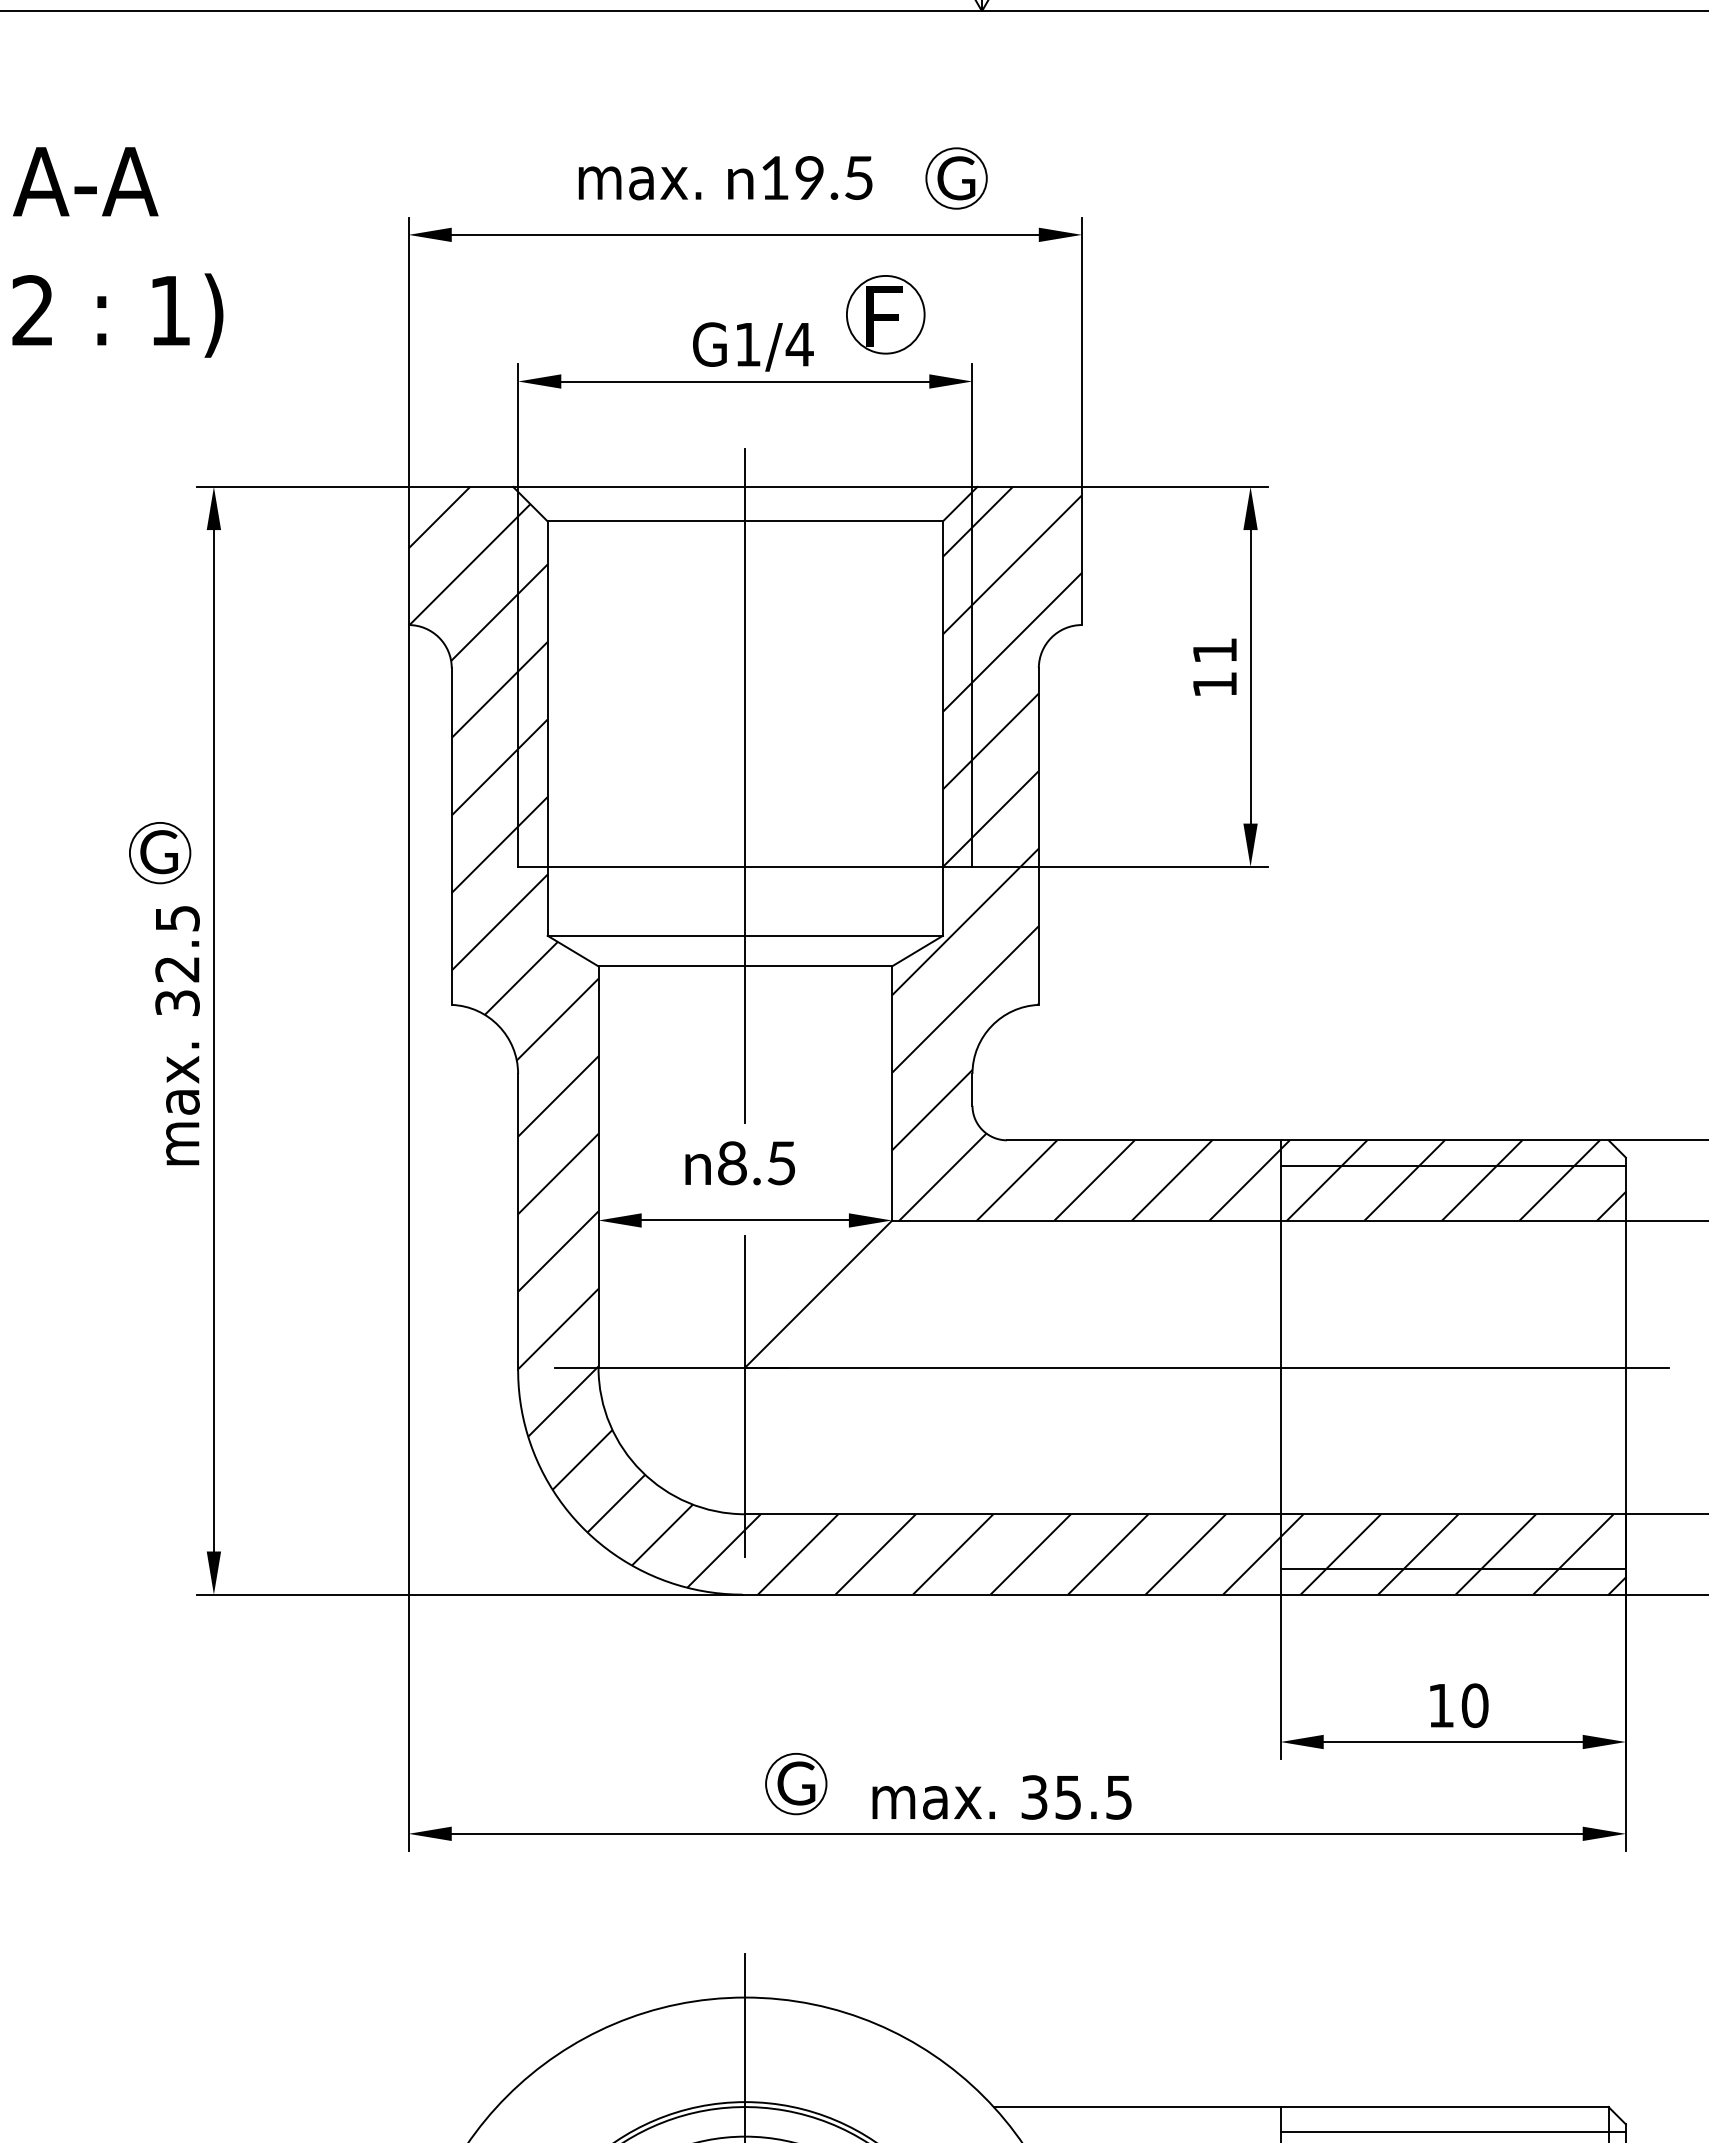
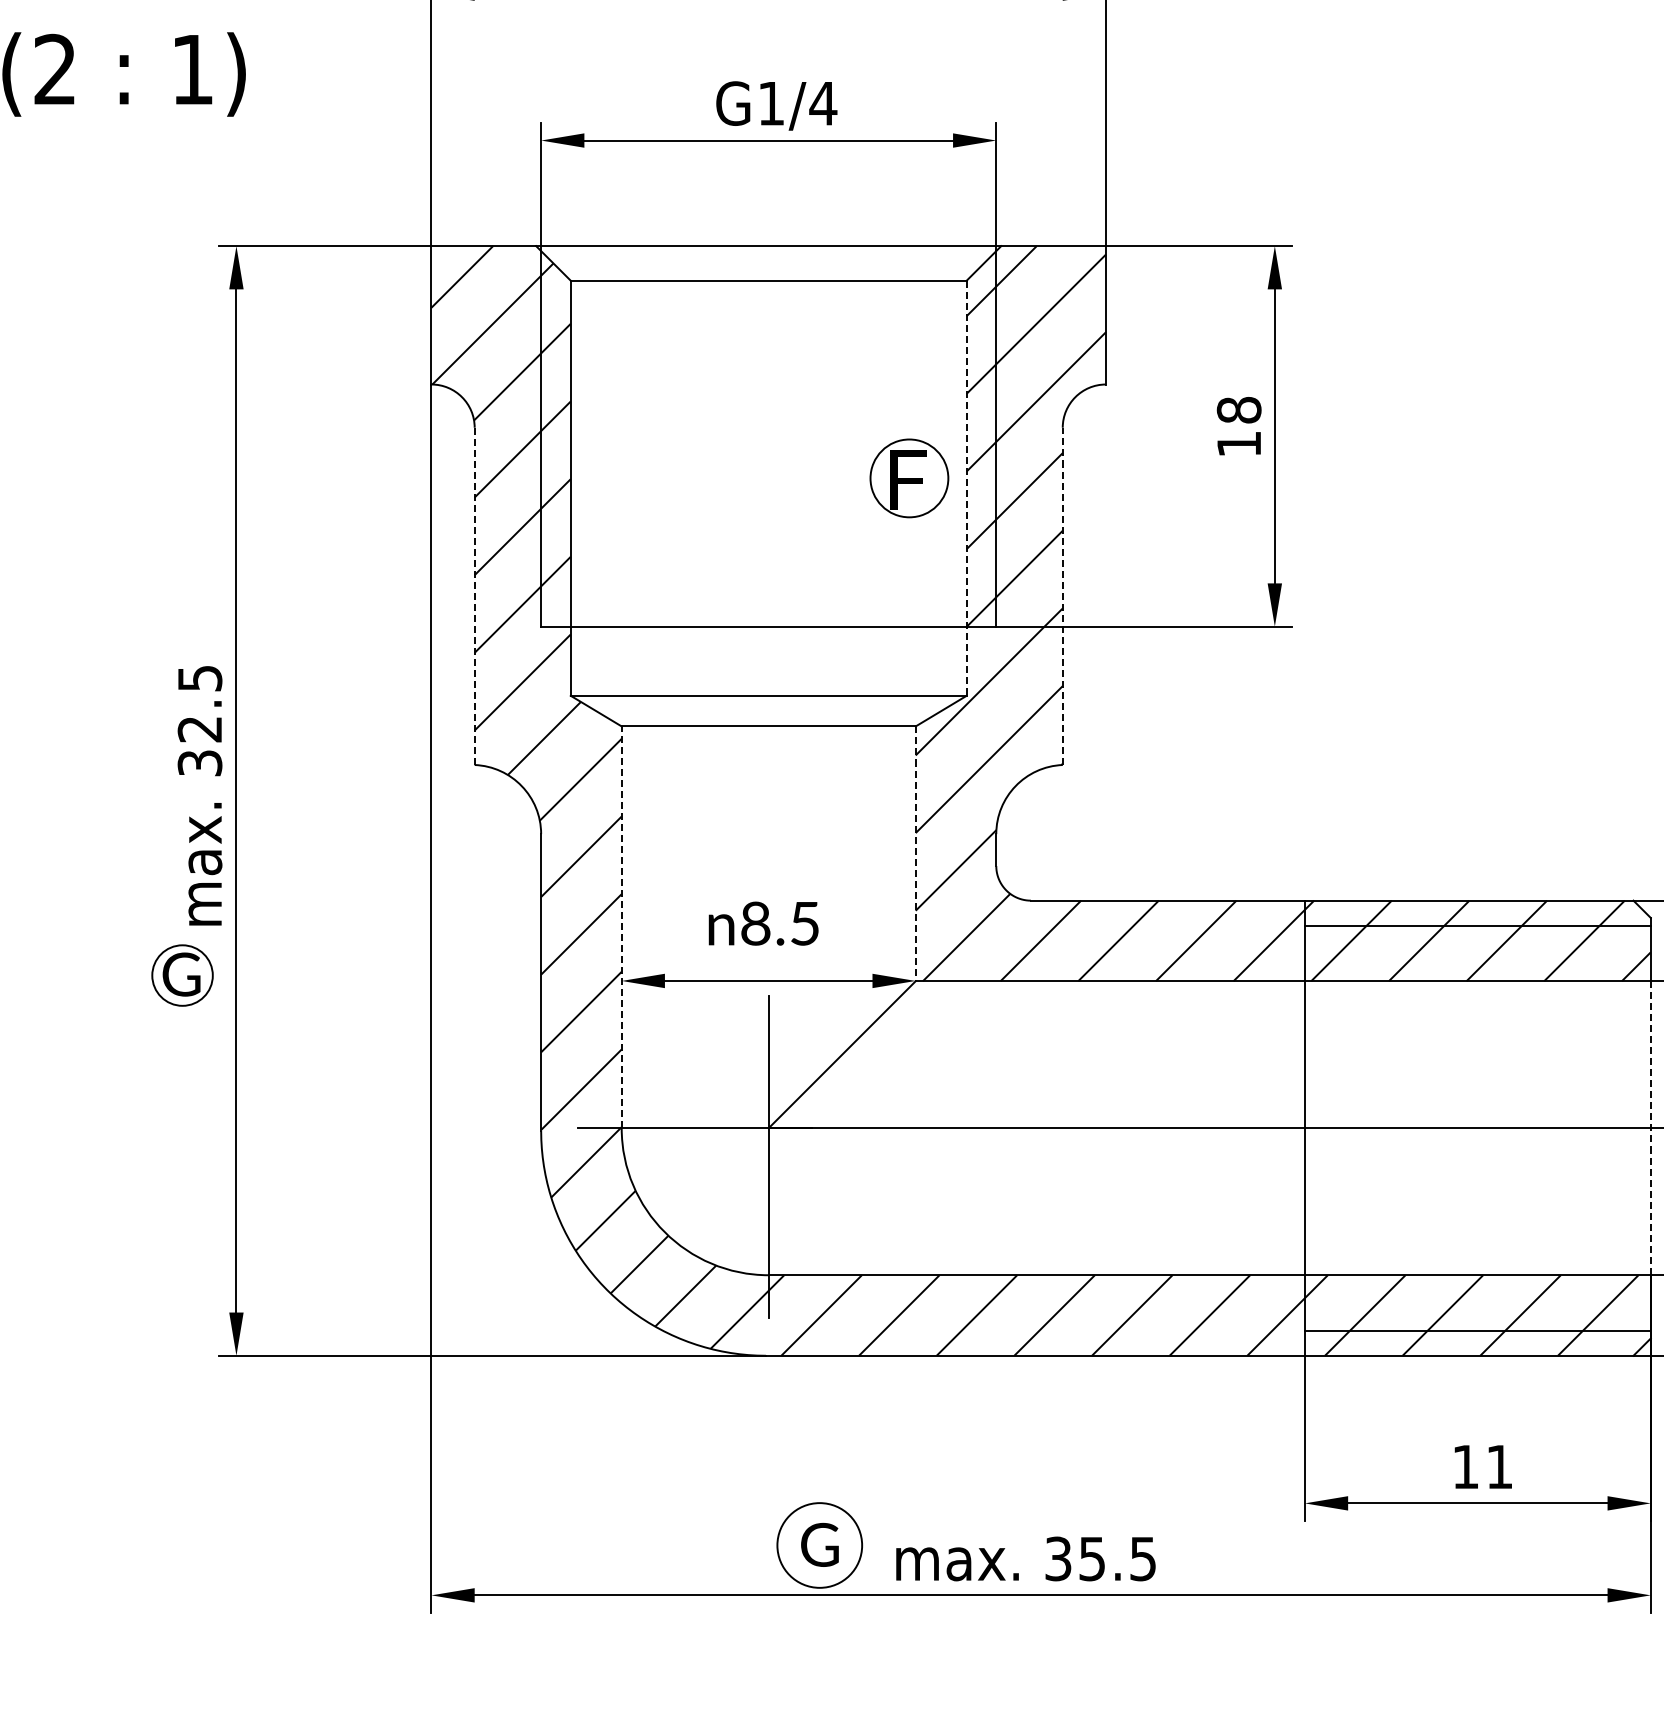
part: (885, 314) -> (909, 478), moved
text: (1214, 650) -> (1238, 410), 11 -> 18
line: (942, 729) -> (966, 489), solid -> dashed
line: (745, 785) -> (768, 545), removed
line: (1038, 836) -> (1062, 596), solid -> dashed
line: (451, 837) -> (474, 597), solid -> dashed
part: (160, 853) -> (182, 975), moved
line: (892, 1094) -> (916, 854), solid -> dashed
line: (598, 1166) -> (621, 926), solid -> dashed
line: (1625, 1367) -> (1650, 1128), solid -> dashed
text: (1474, 1705) -> (1499, 1466), 10 -> 11
circle: (796, 1783) -> (820, 1544), size x1.4

